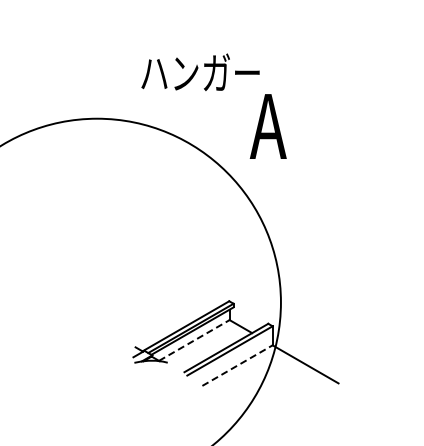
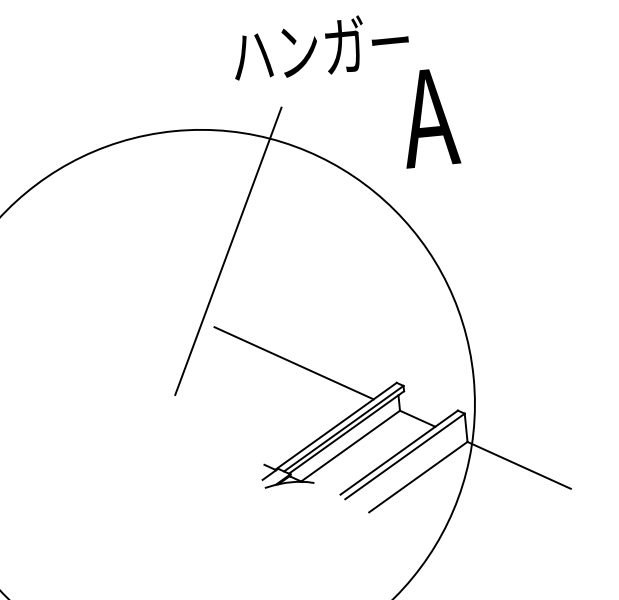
line: (125, 202) -> (228, 251), added
line: (161, 281) -> (293, 363), added
line: (194, 340) -> (350, 446), dashed -> solid
line: (237, 365) -> (418, 476), dashed -> solid

